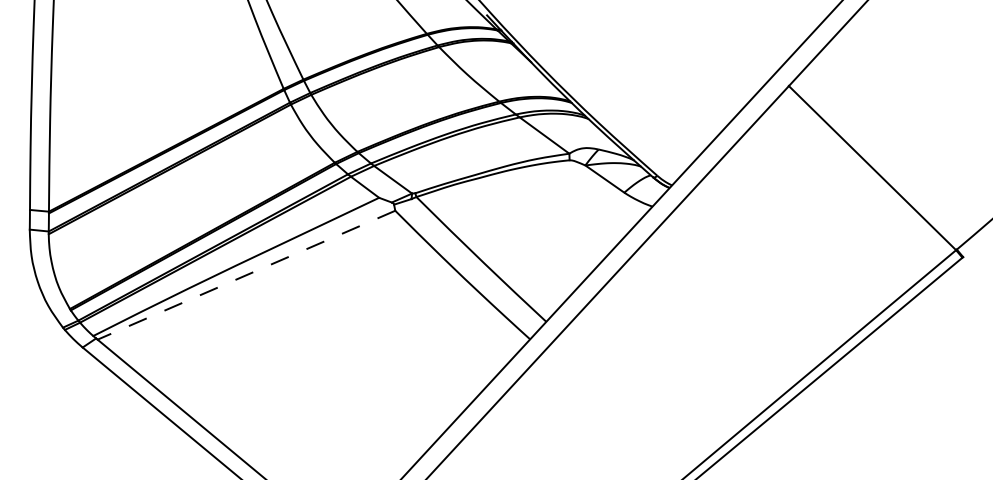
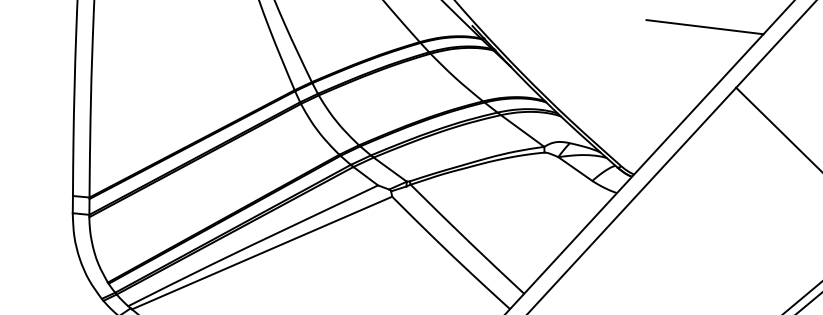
line: (753, 16) -> (705, 26), added
line: (245, 275) -> (261, 253), dashed -> solid

